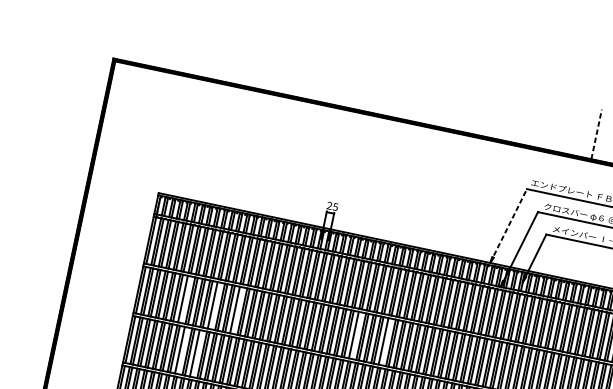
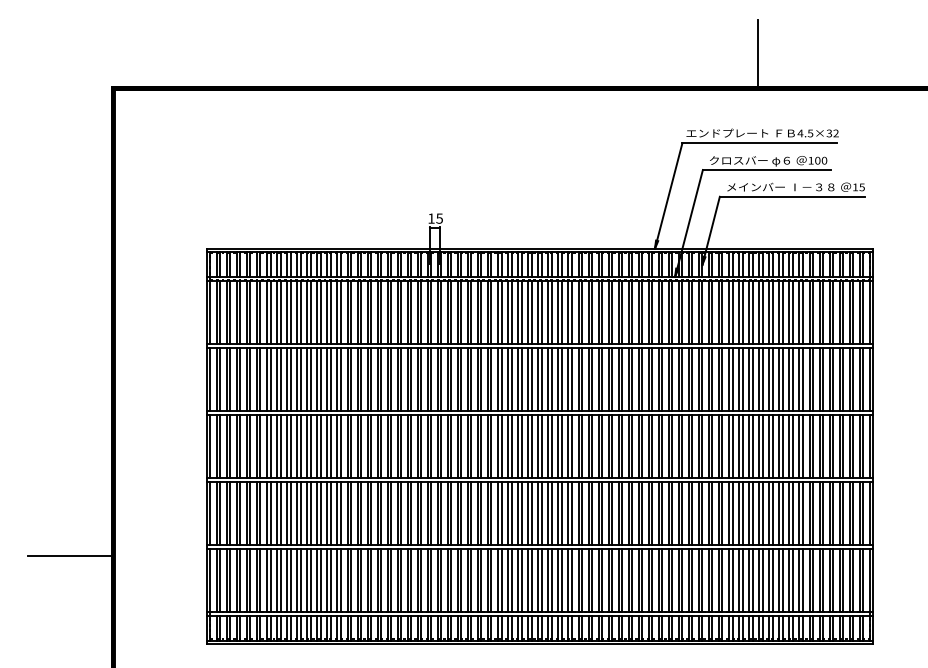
line: (596, 133) -> (757, 52), dashed -> solid
text: (329, 205) -> (431, 218), 25 -> 15
line: (508, 226) -> (668, 196), dashed -> solid
line: (185, 298) -> (270, 378), added
line: (215, 305) -> (310, 378), added
line: (237, 309) -> (340, 378), added
line: (356, 334) -> (501, 378), added
line: (386, 341) -> (541, 378), added
line: (182, 350) -> (280, 445), added
line: (197, 353) -> (300, 445), added

